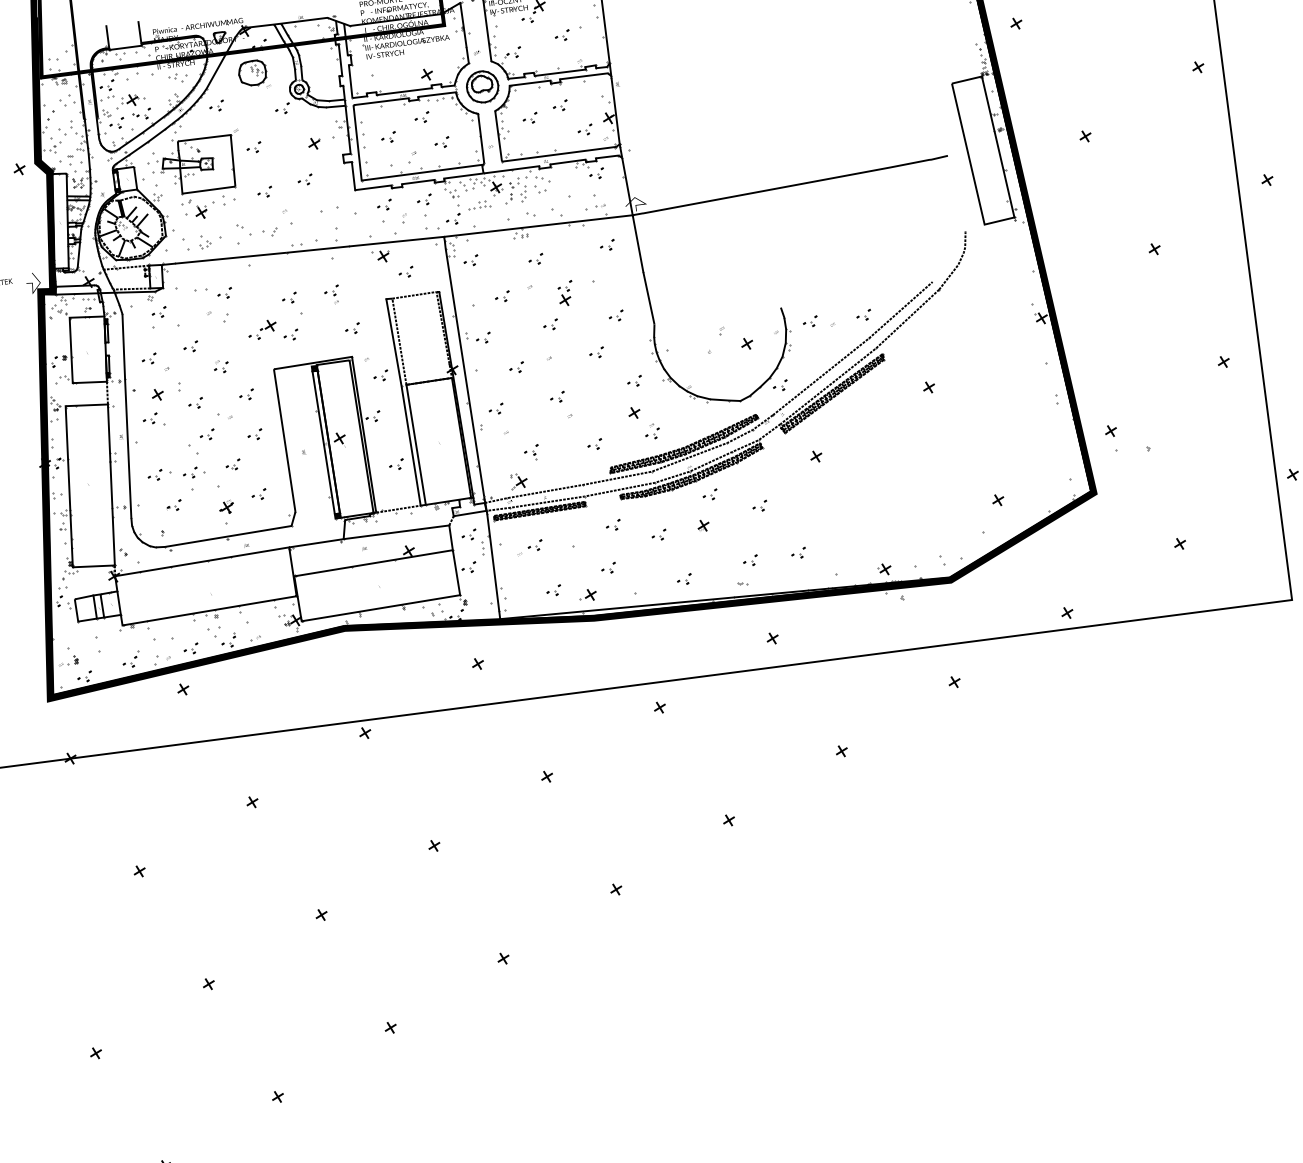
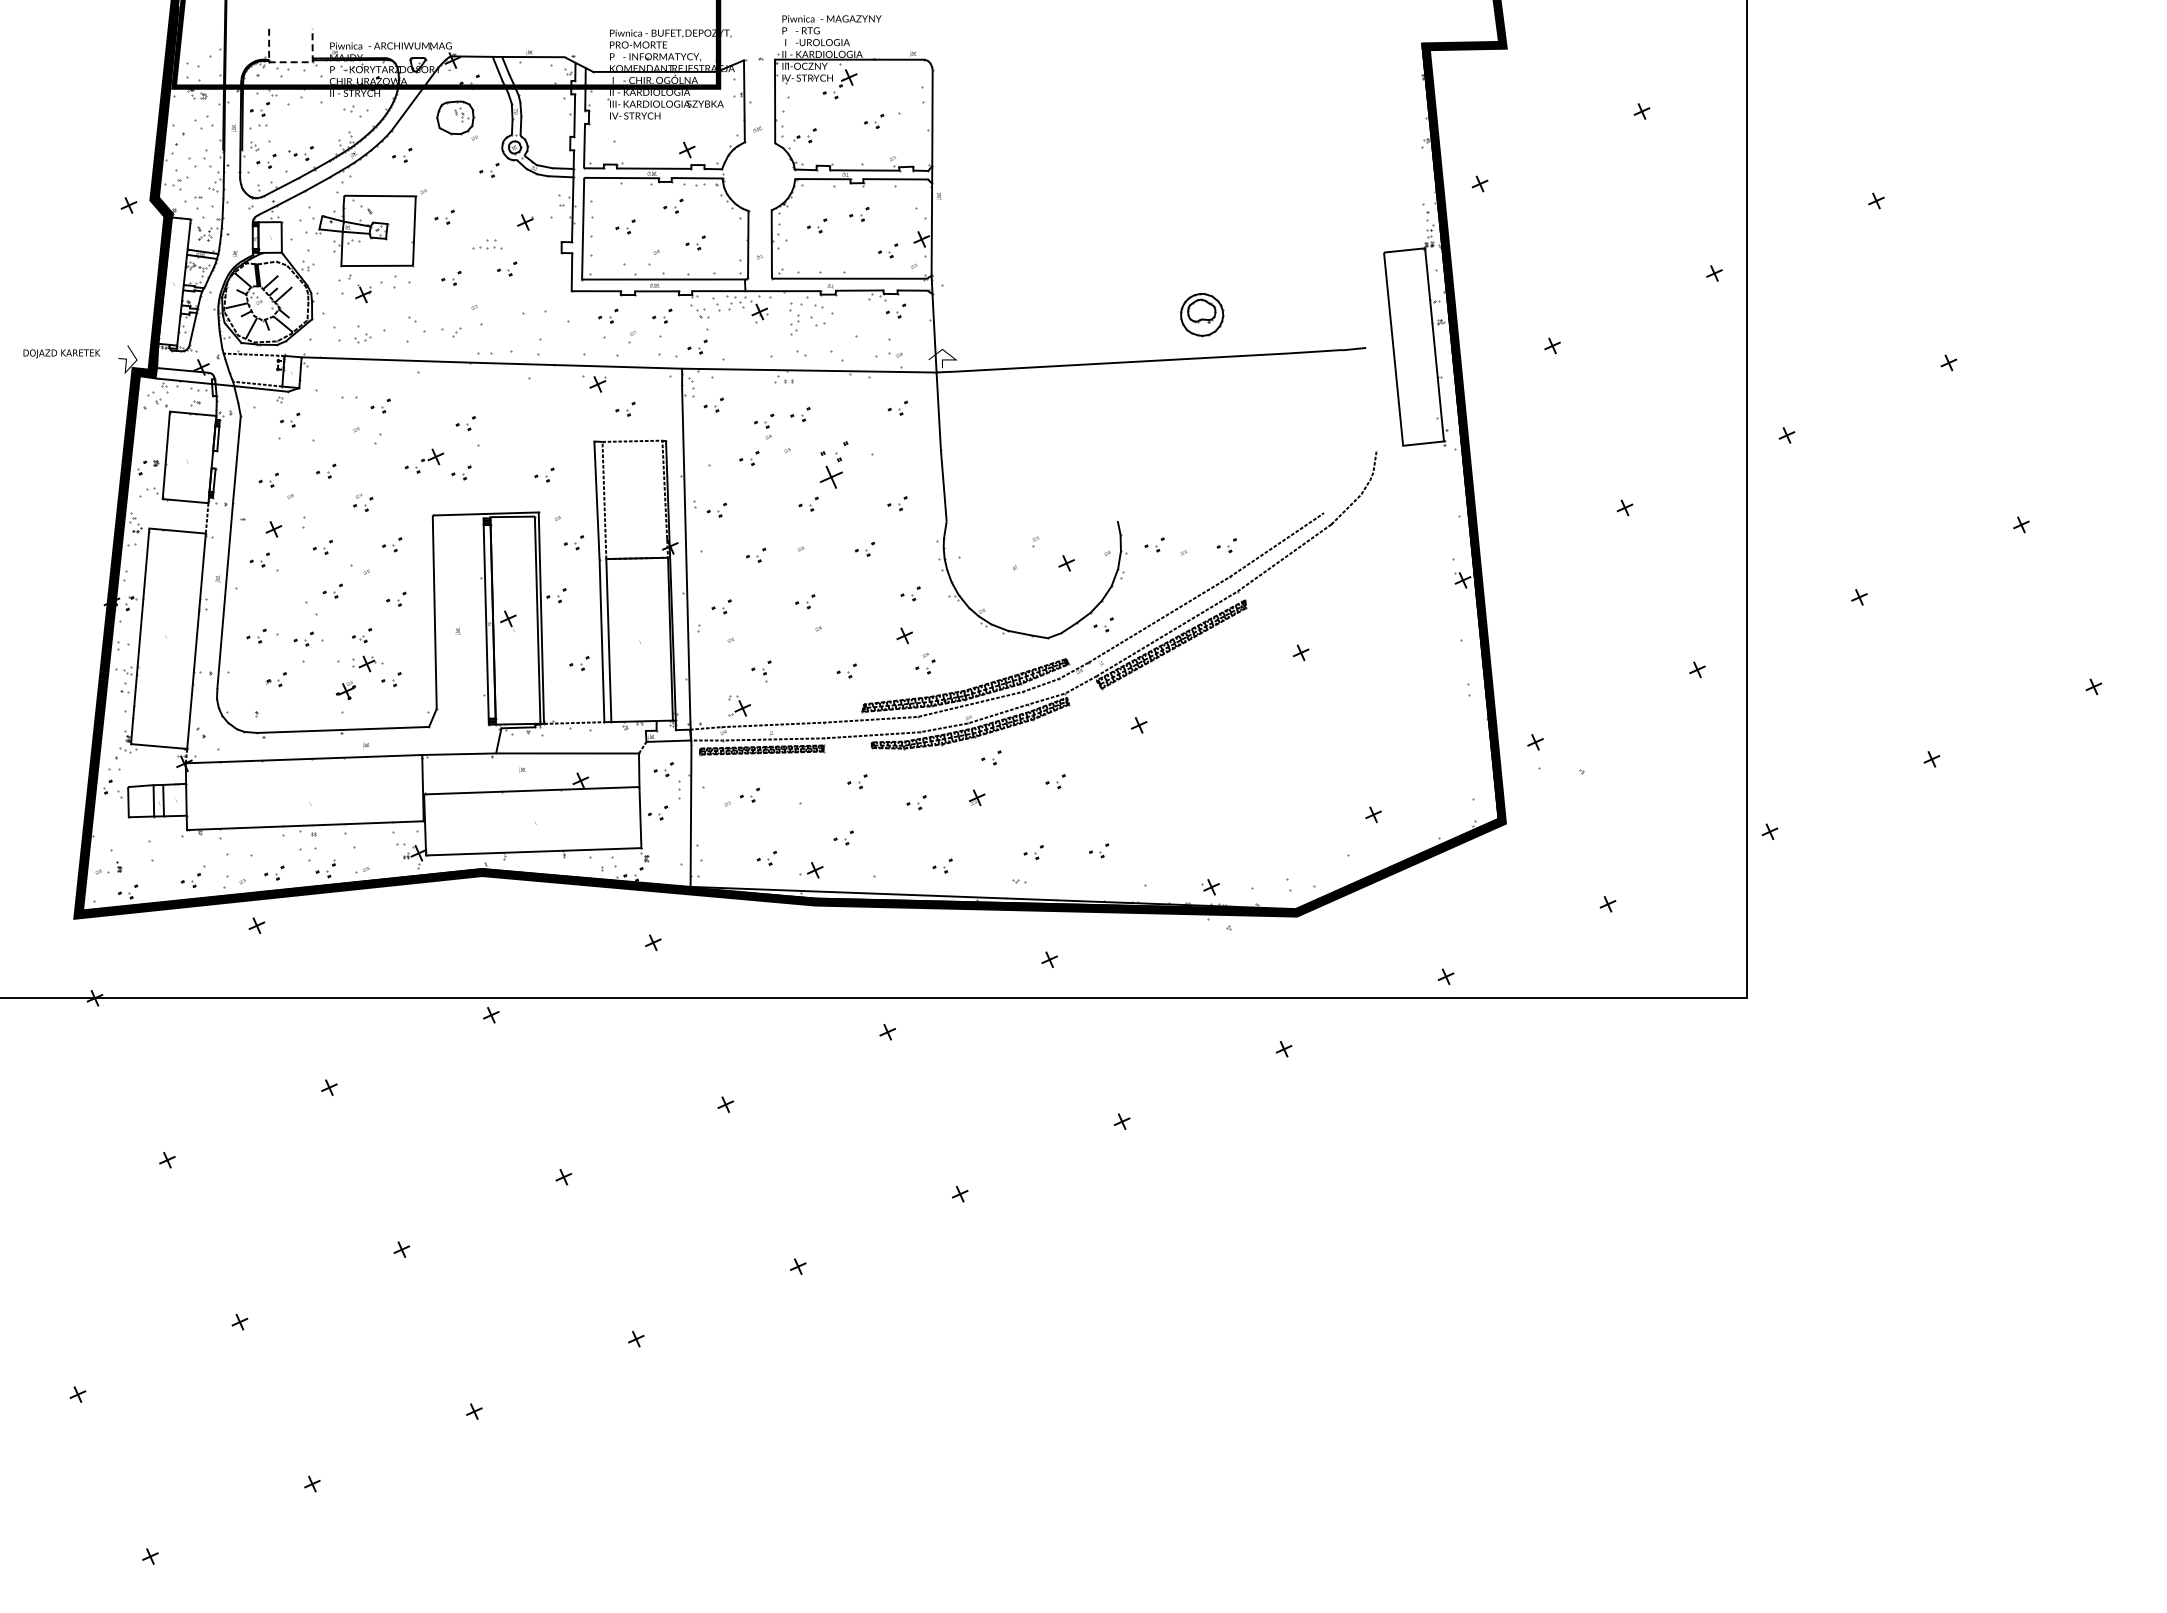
line: (125, 48) -> (290, 62), solid -> dashed
part: (482, 87) -> (1202, 315), moved
part: (132, 99) -> (367, 663), moved
part: (509, 192) -> (776, 321), removed
part: (479, 205) -> (487, 244), moved
part: (566, 293) -> (834, 465), size x1.4
part: (332, 294) -> (764, 426), moved

